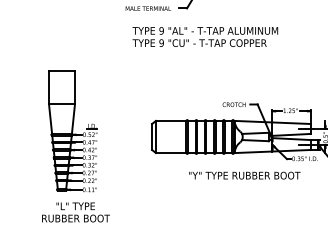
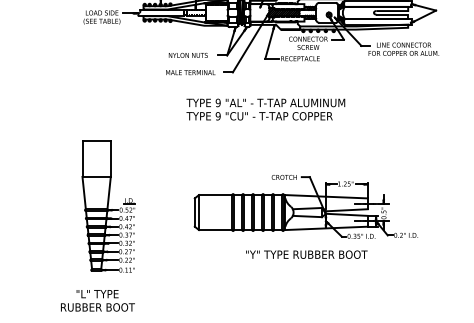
text: (205, 36) -> (265, 109), moved
text: (244, 175) -> (306, 254), moved
text: (75, 212) -> (97, 300), moved

